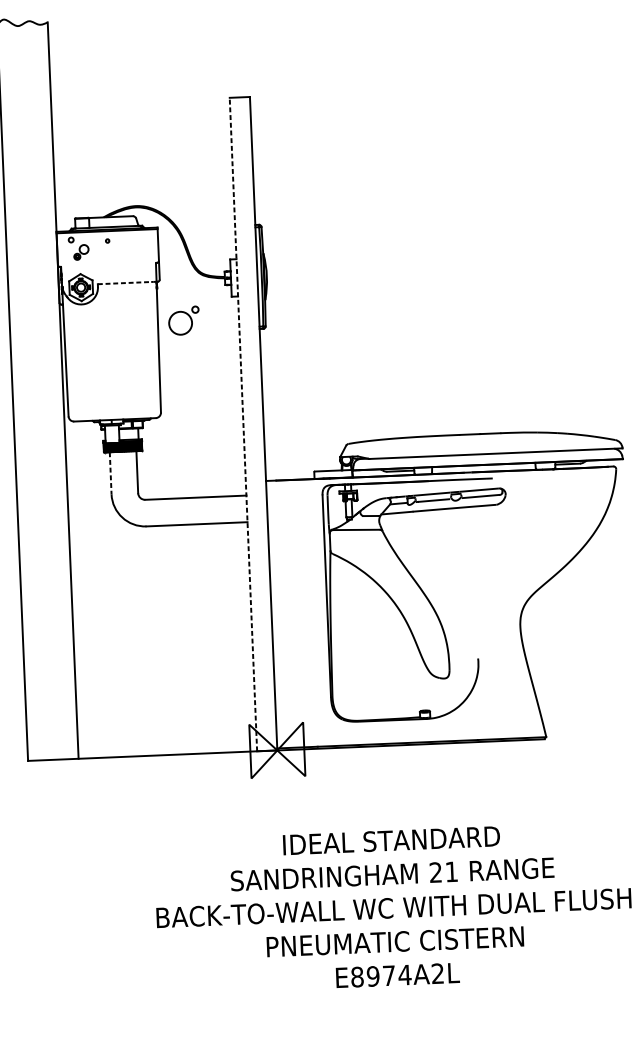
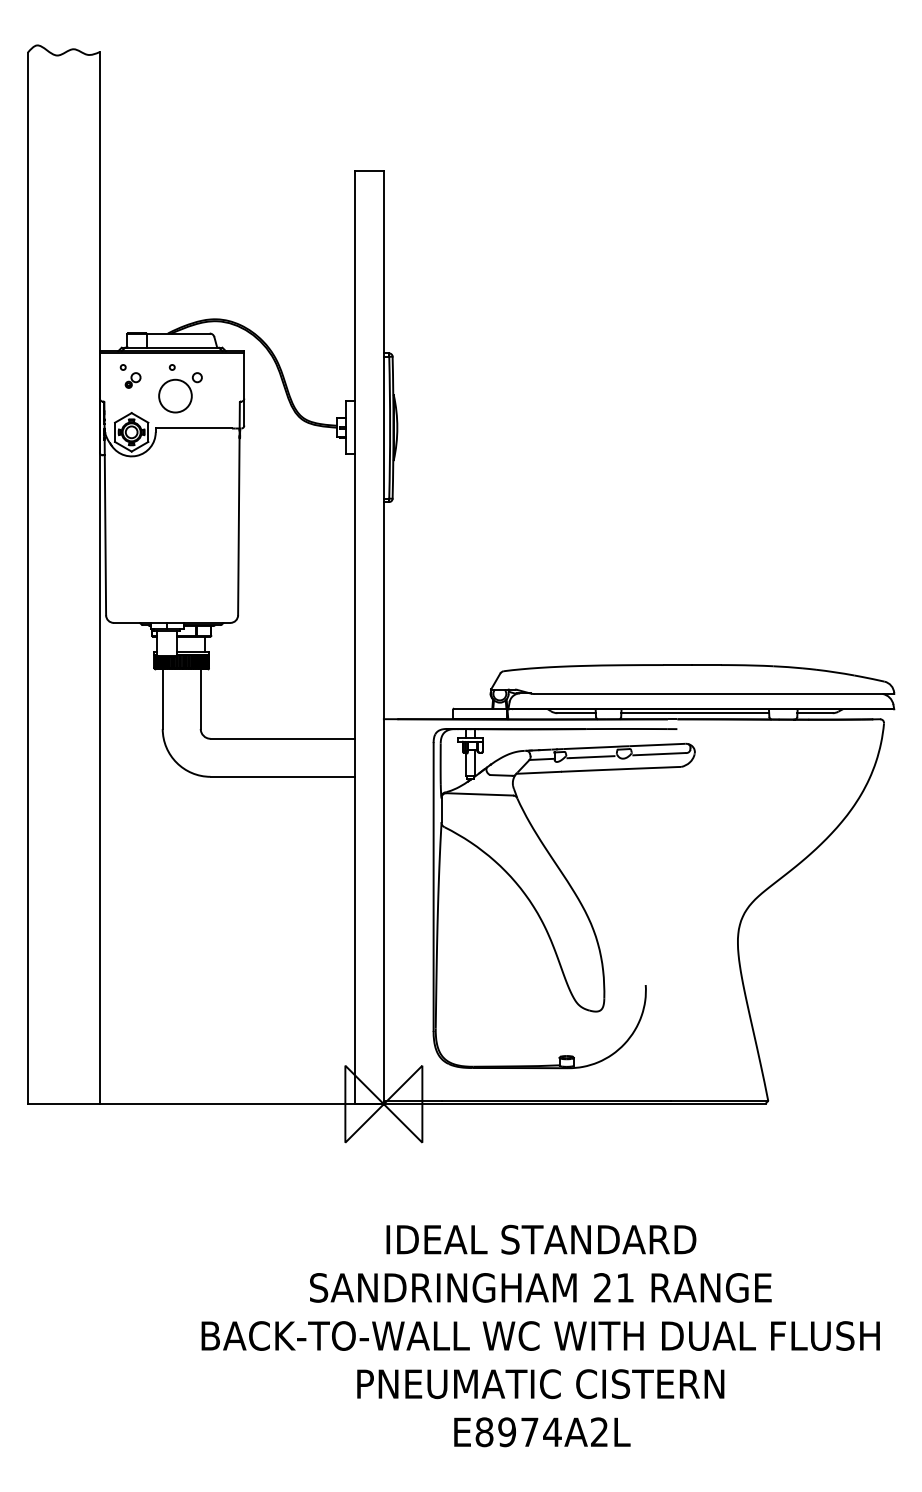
part: (78, 248) -> (130, 376), size x0.71
line: (124, 283) -> (194, 428), dashed -> solid
part: (184, 320) -> (180, 392), moved
line: (243, 424) -> (355, 637), dashed -> solid
line: (483, 467) -> (695, 713), added
line: (110, 473) -> (162, 699), dashed -> solid
part: (418, 600) -> (563, 898), moved

